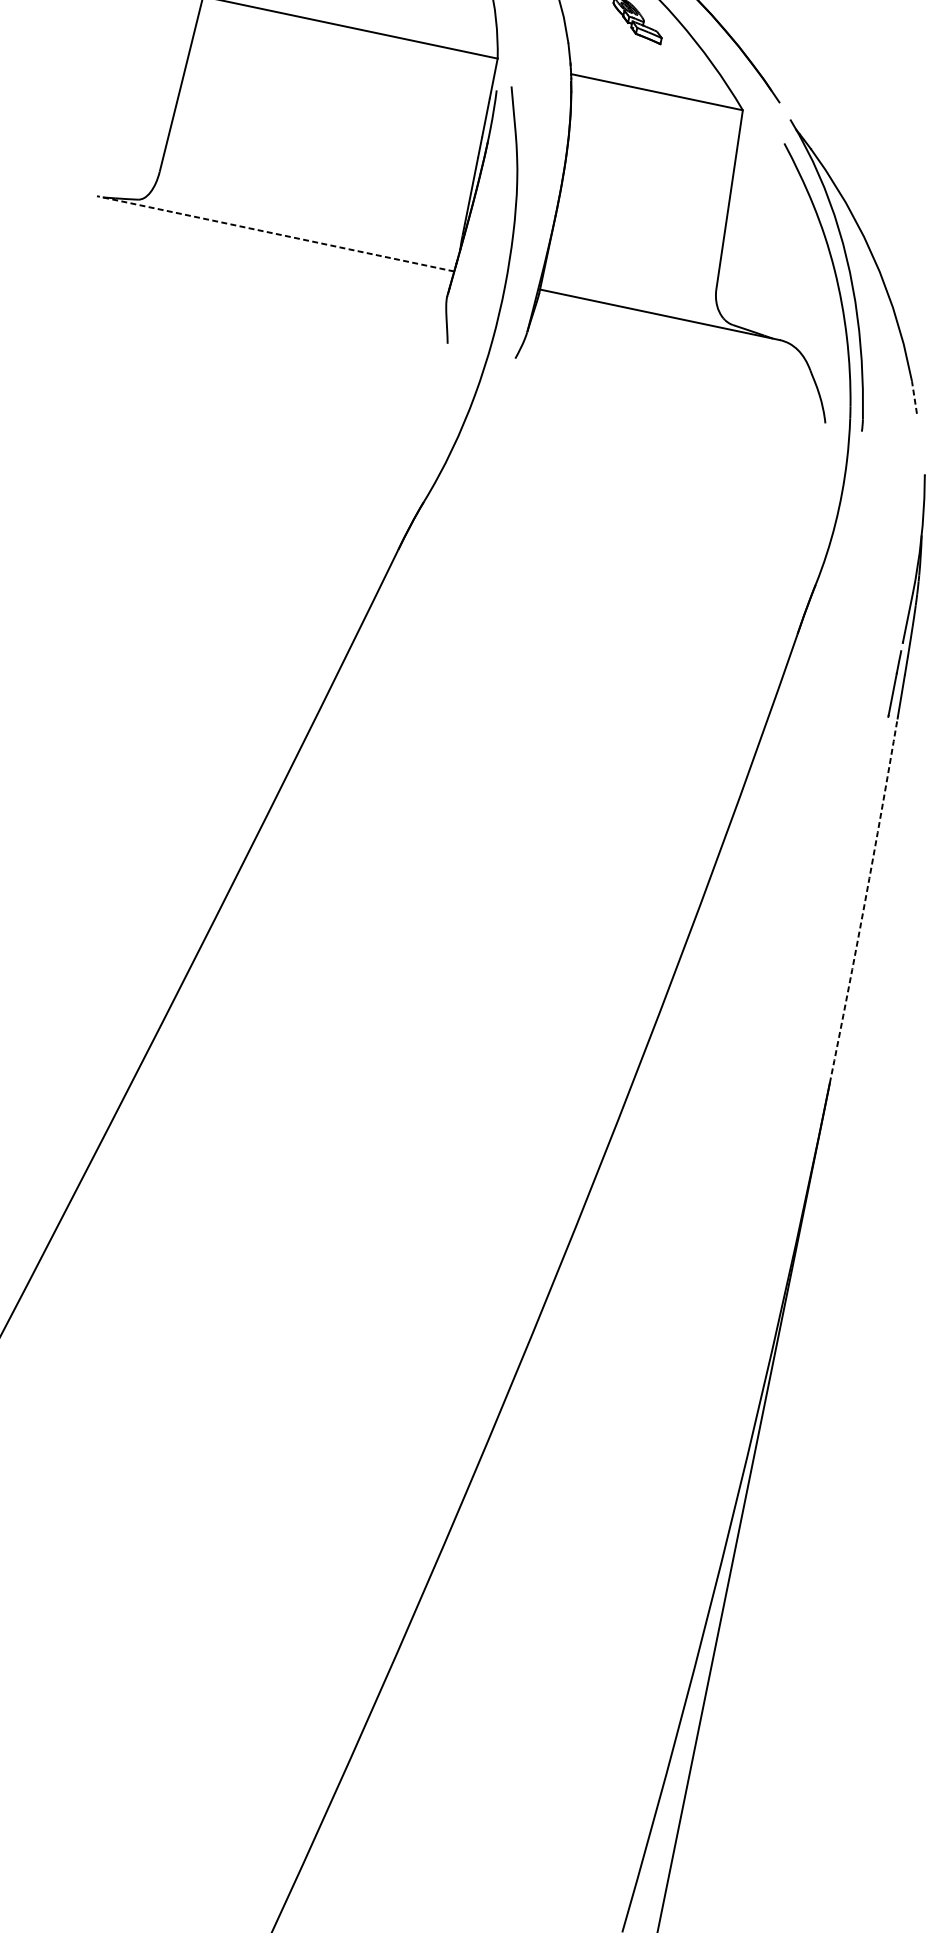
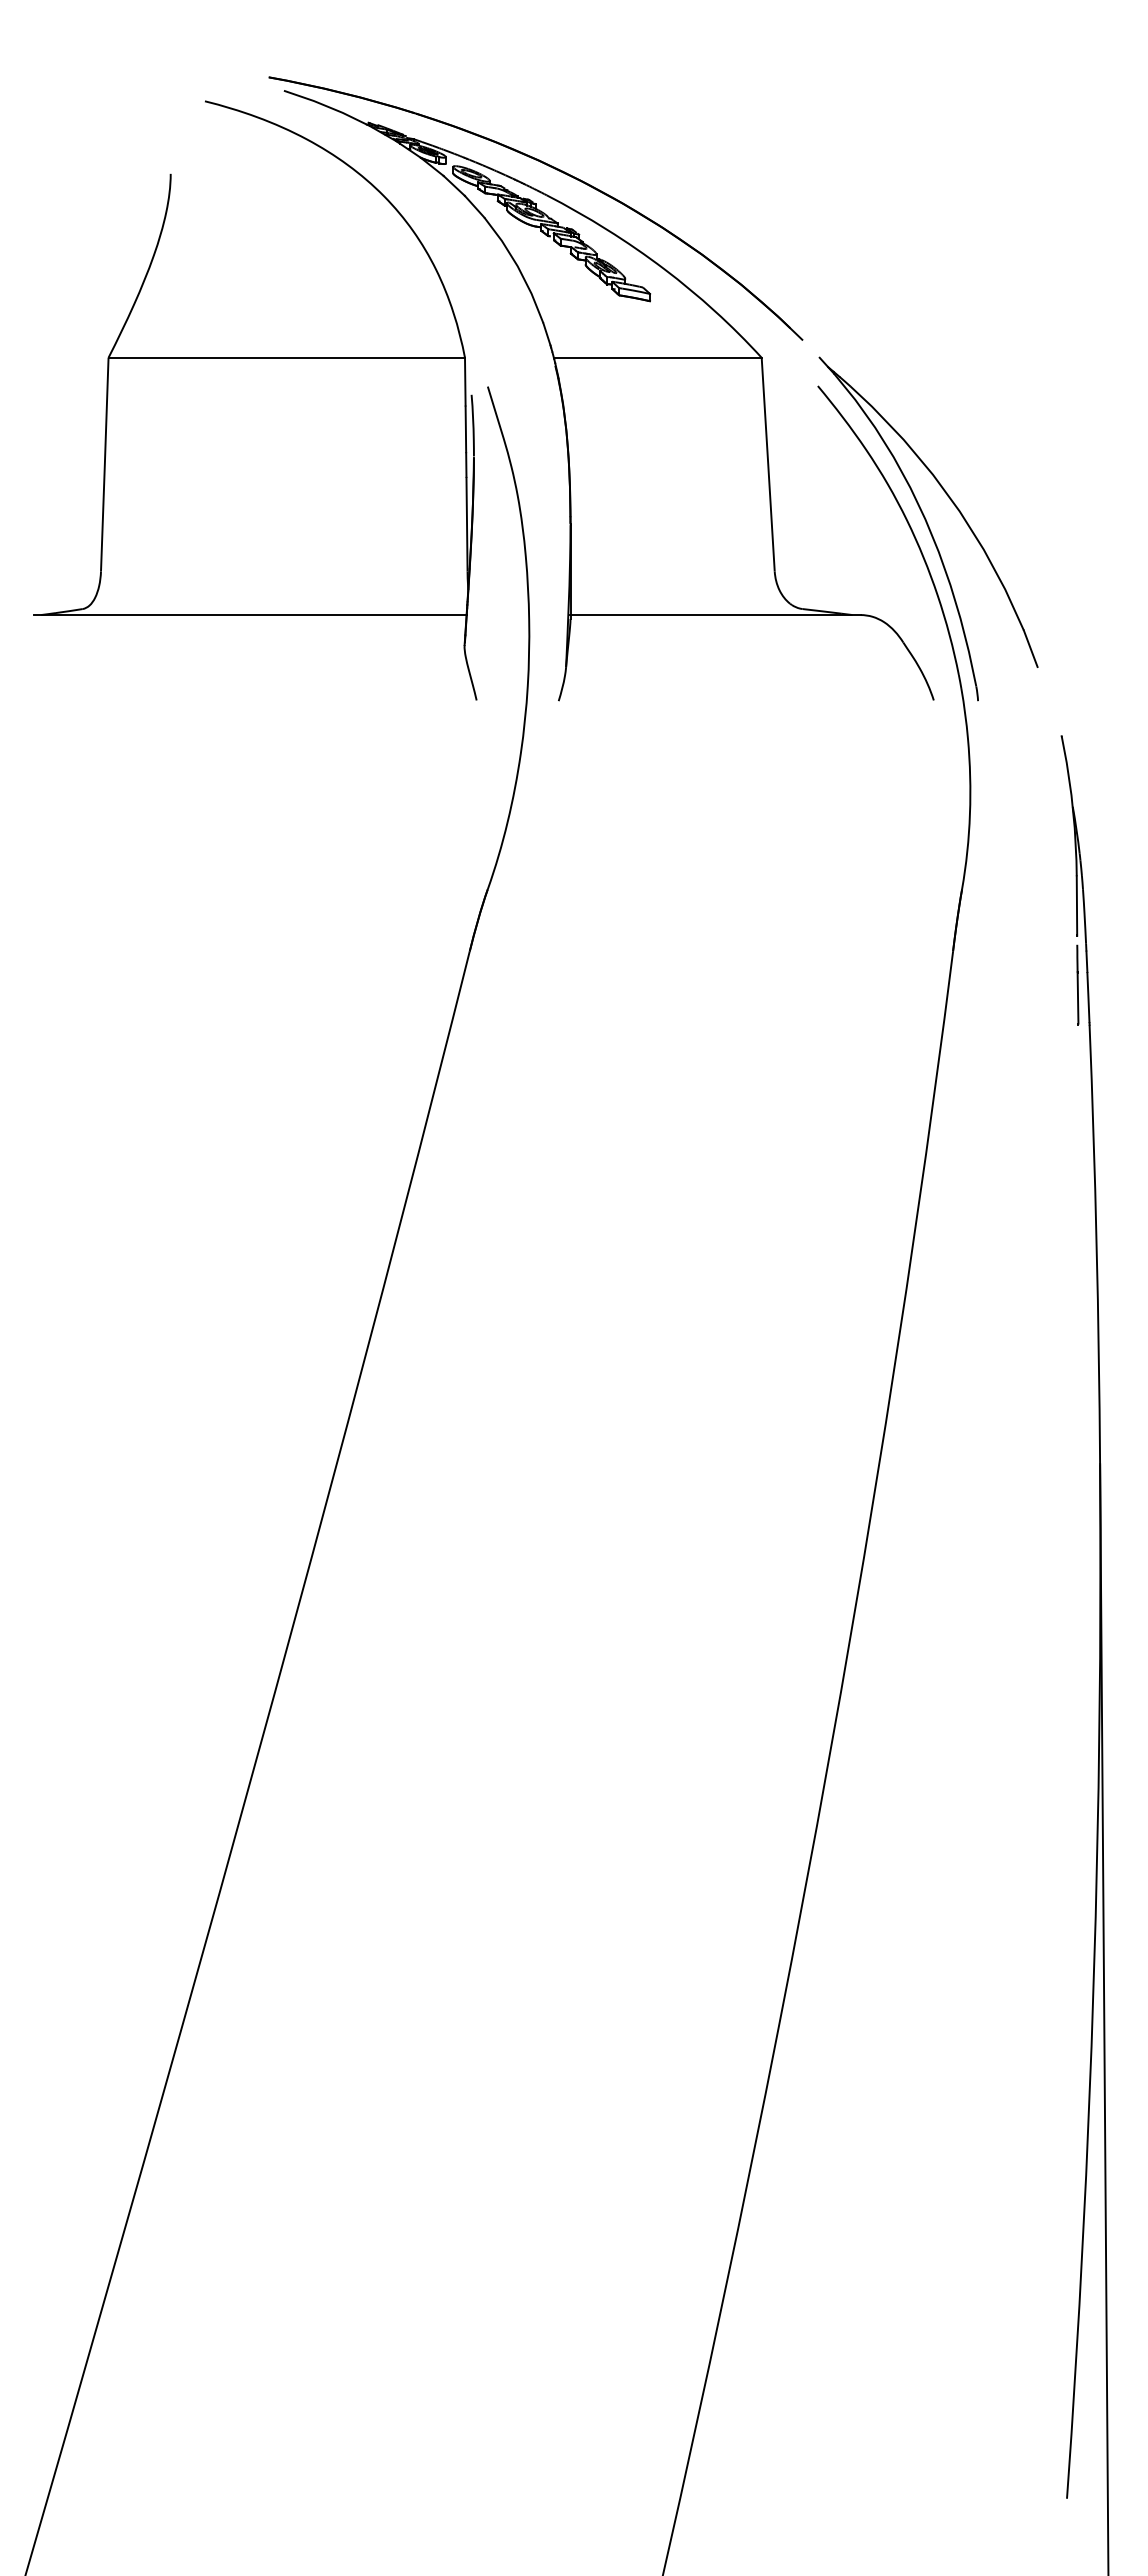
line: (275, 234) -> (250, 615), dashed -> solid
line: (914, 397) -> (1030, 648), dashed -> solid
arc: (865, 901) -> (1096, 1244), dashed -> solid

